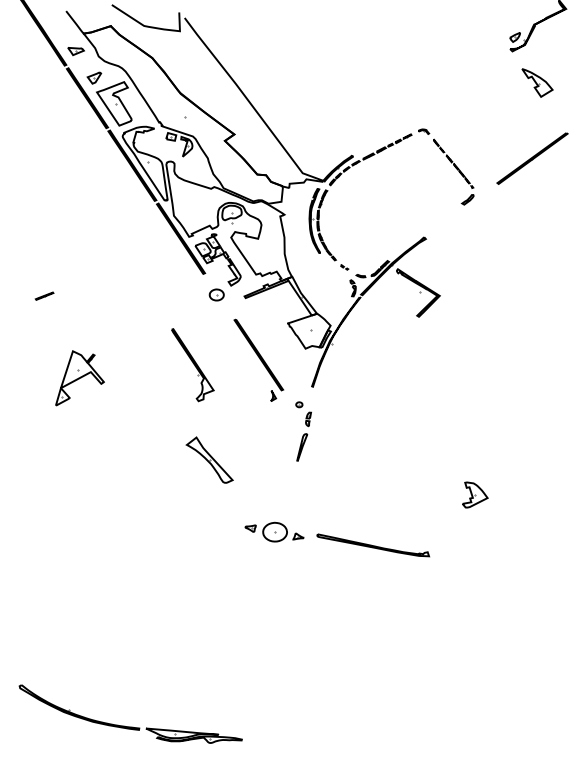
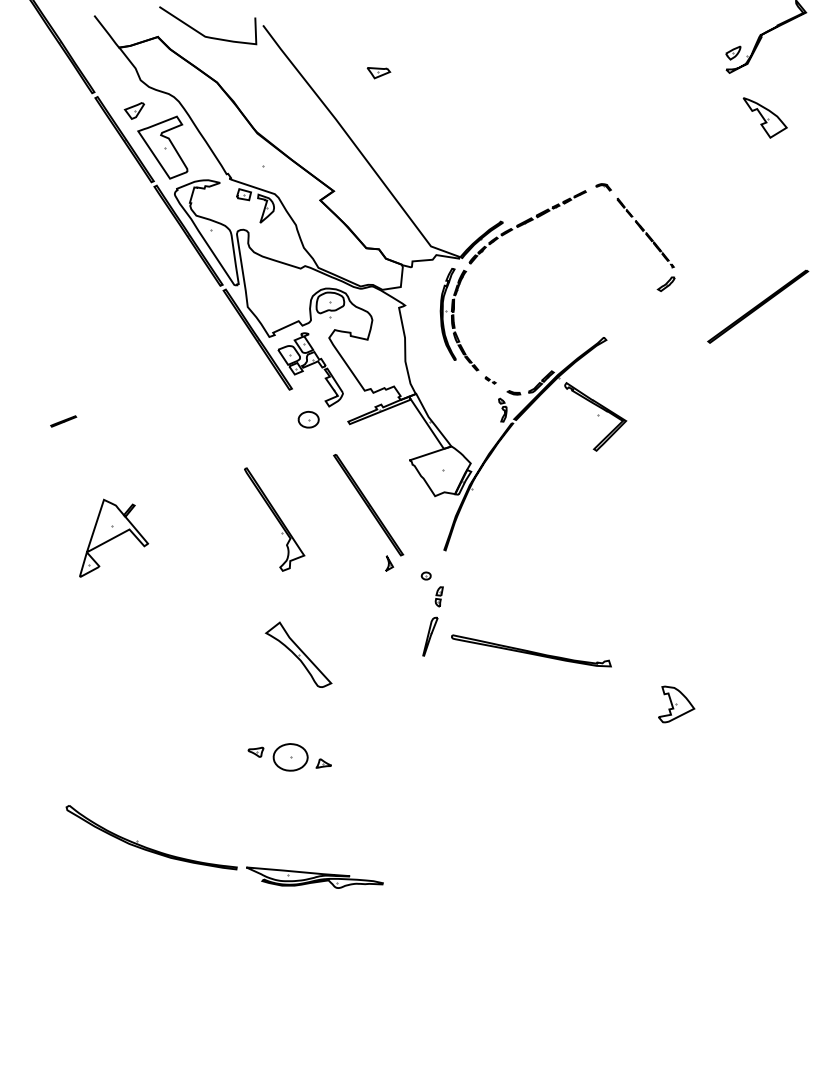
part: (75, 51) -> (378, 73), moved
line: (532, 158) -> (758, 306), moved
part: (274, 531) -> (289, 756), moved
part: (373, 545) -> (531, 651), moved
part: (130, 726) -> (224, 864), moved

